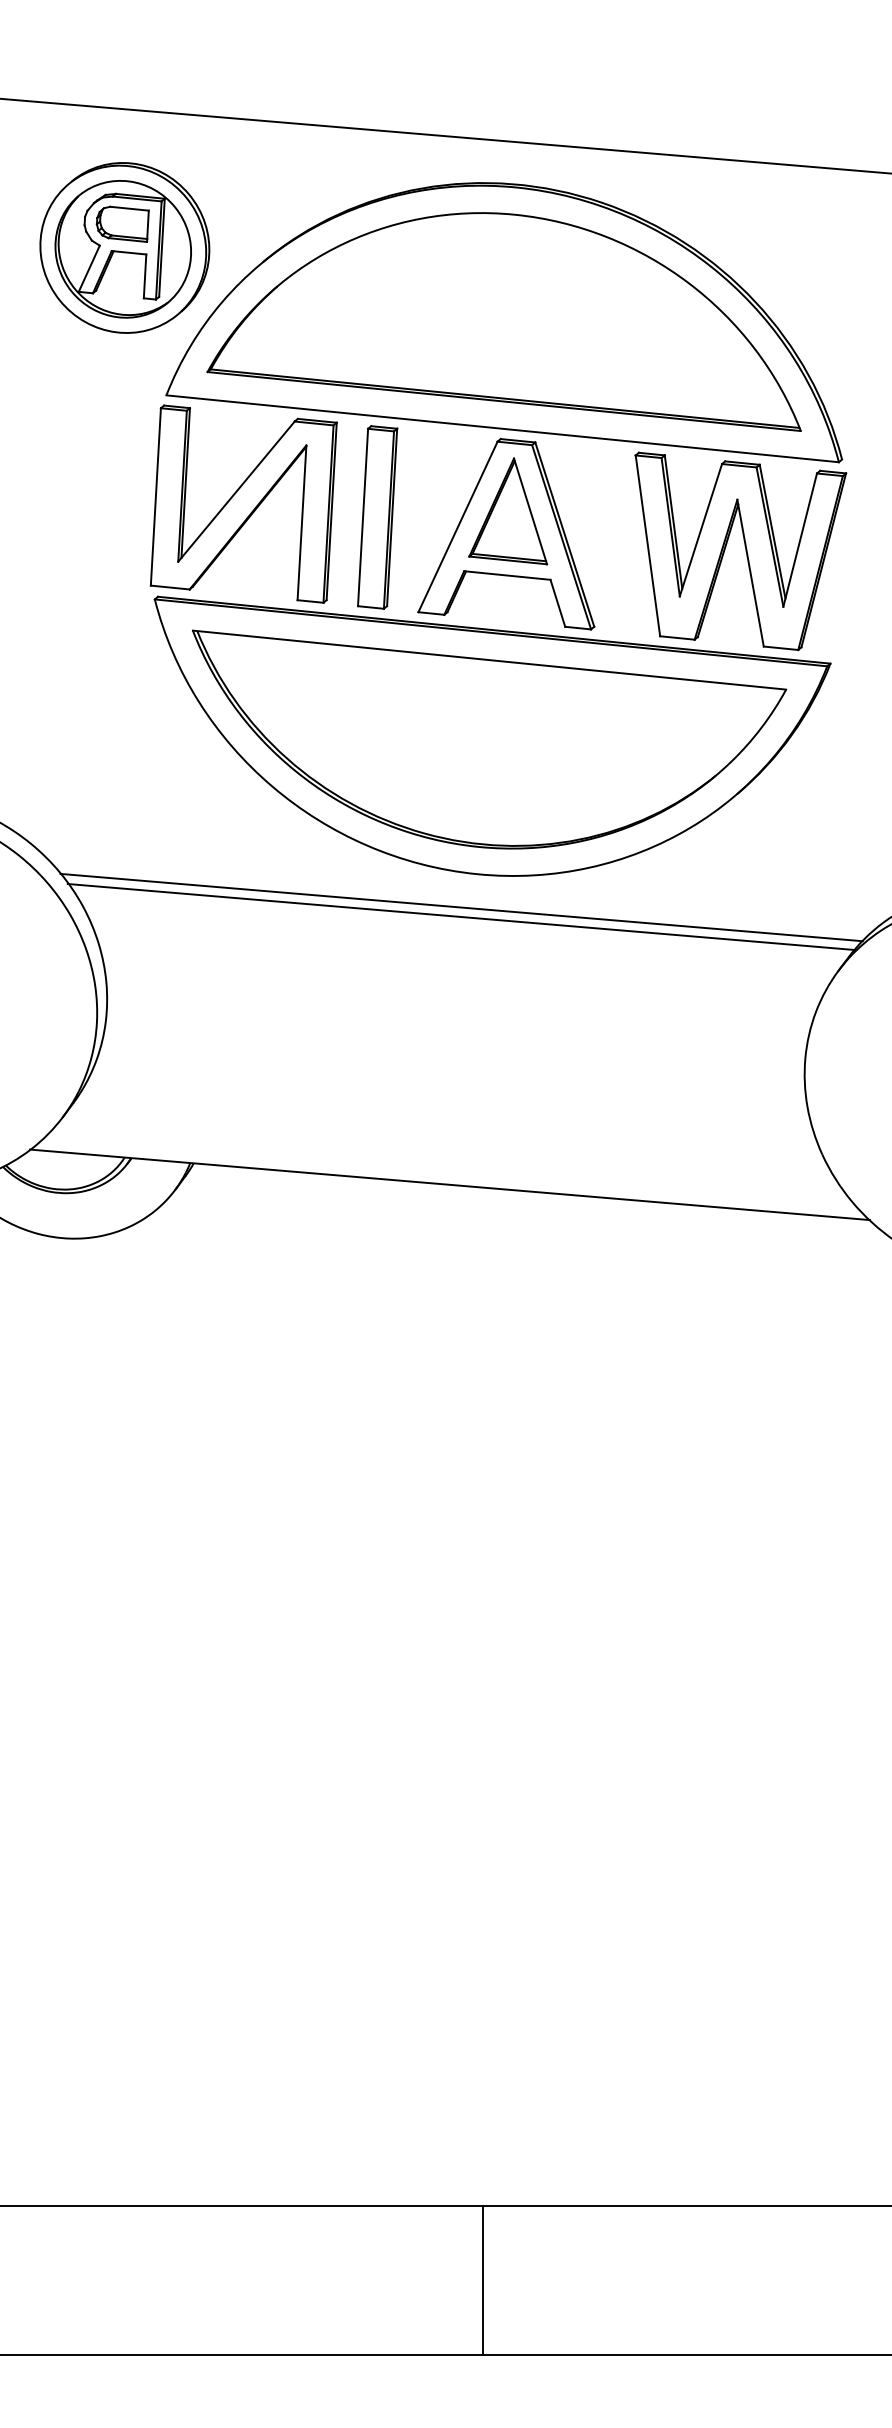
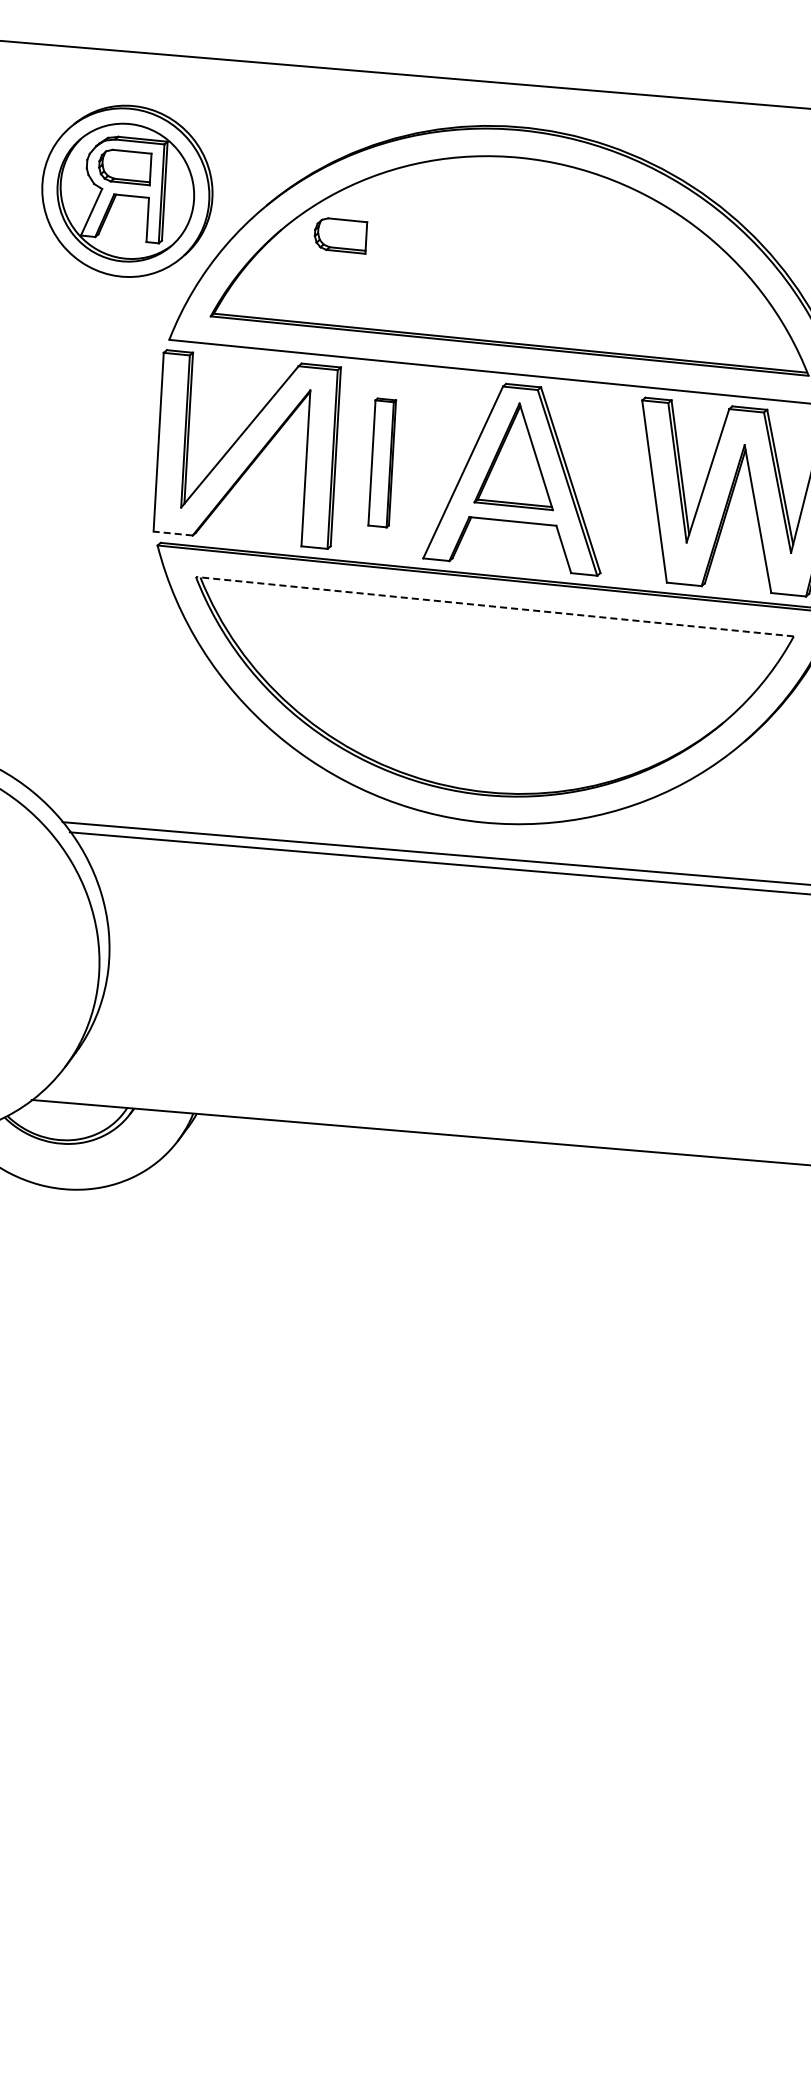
part: (336, 291) -> (340, 235), added
part: (377, 517) -> (382, 462), size x0.7
line: (170, 587) -> (173, 533), solid -> dashed
line: (489, 660) -> (494, 607), solid -> dashed

